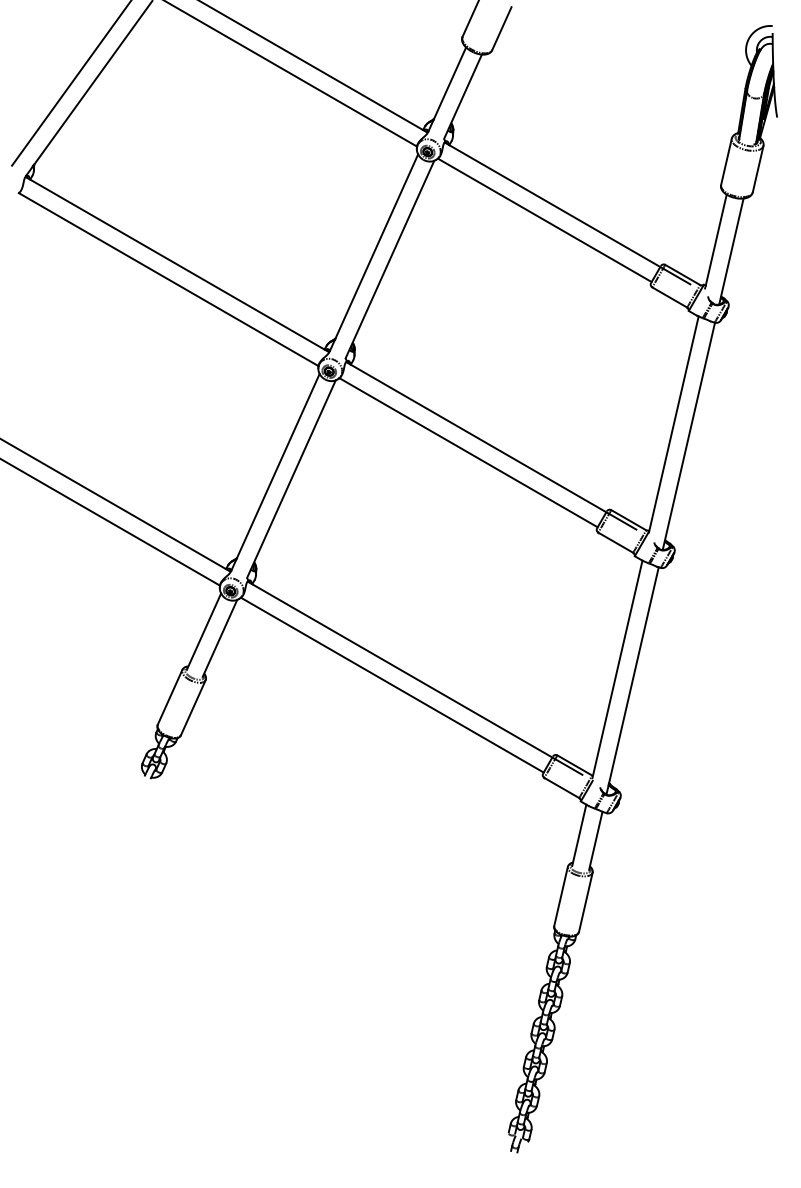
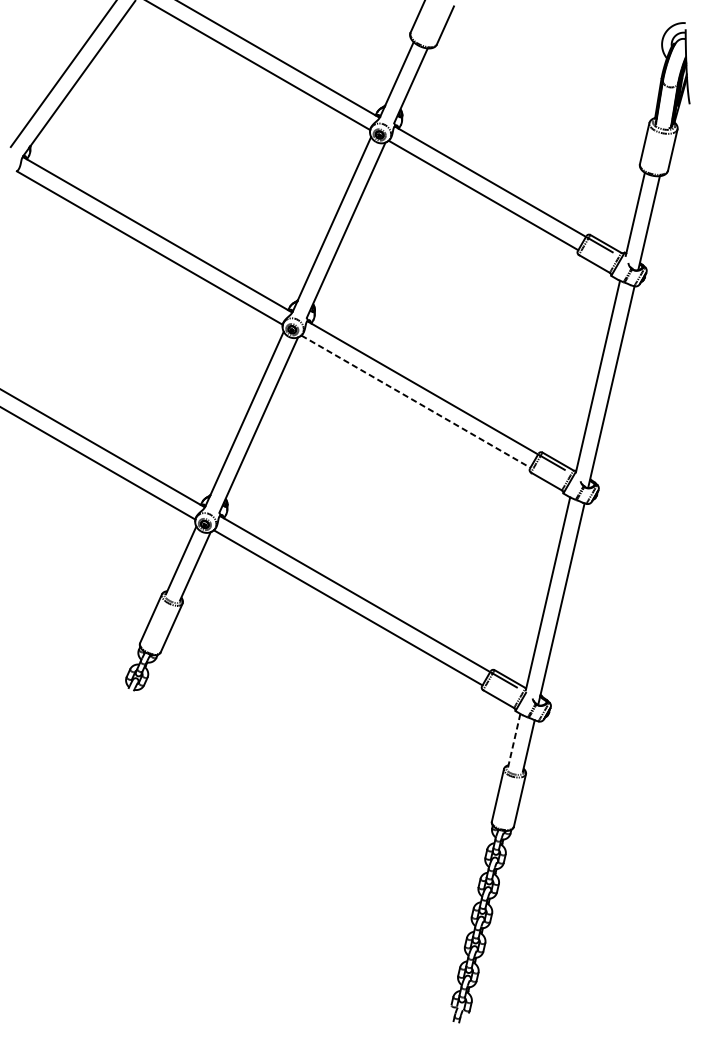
line: (469, 452) -> (416, 401), solid -> dashed
line: (579, 835) -> (514, 741), solid -> dashed

